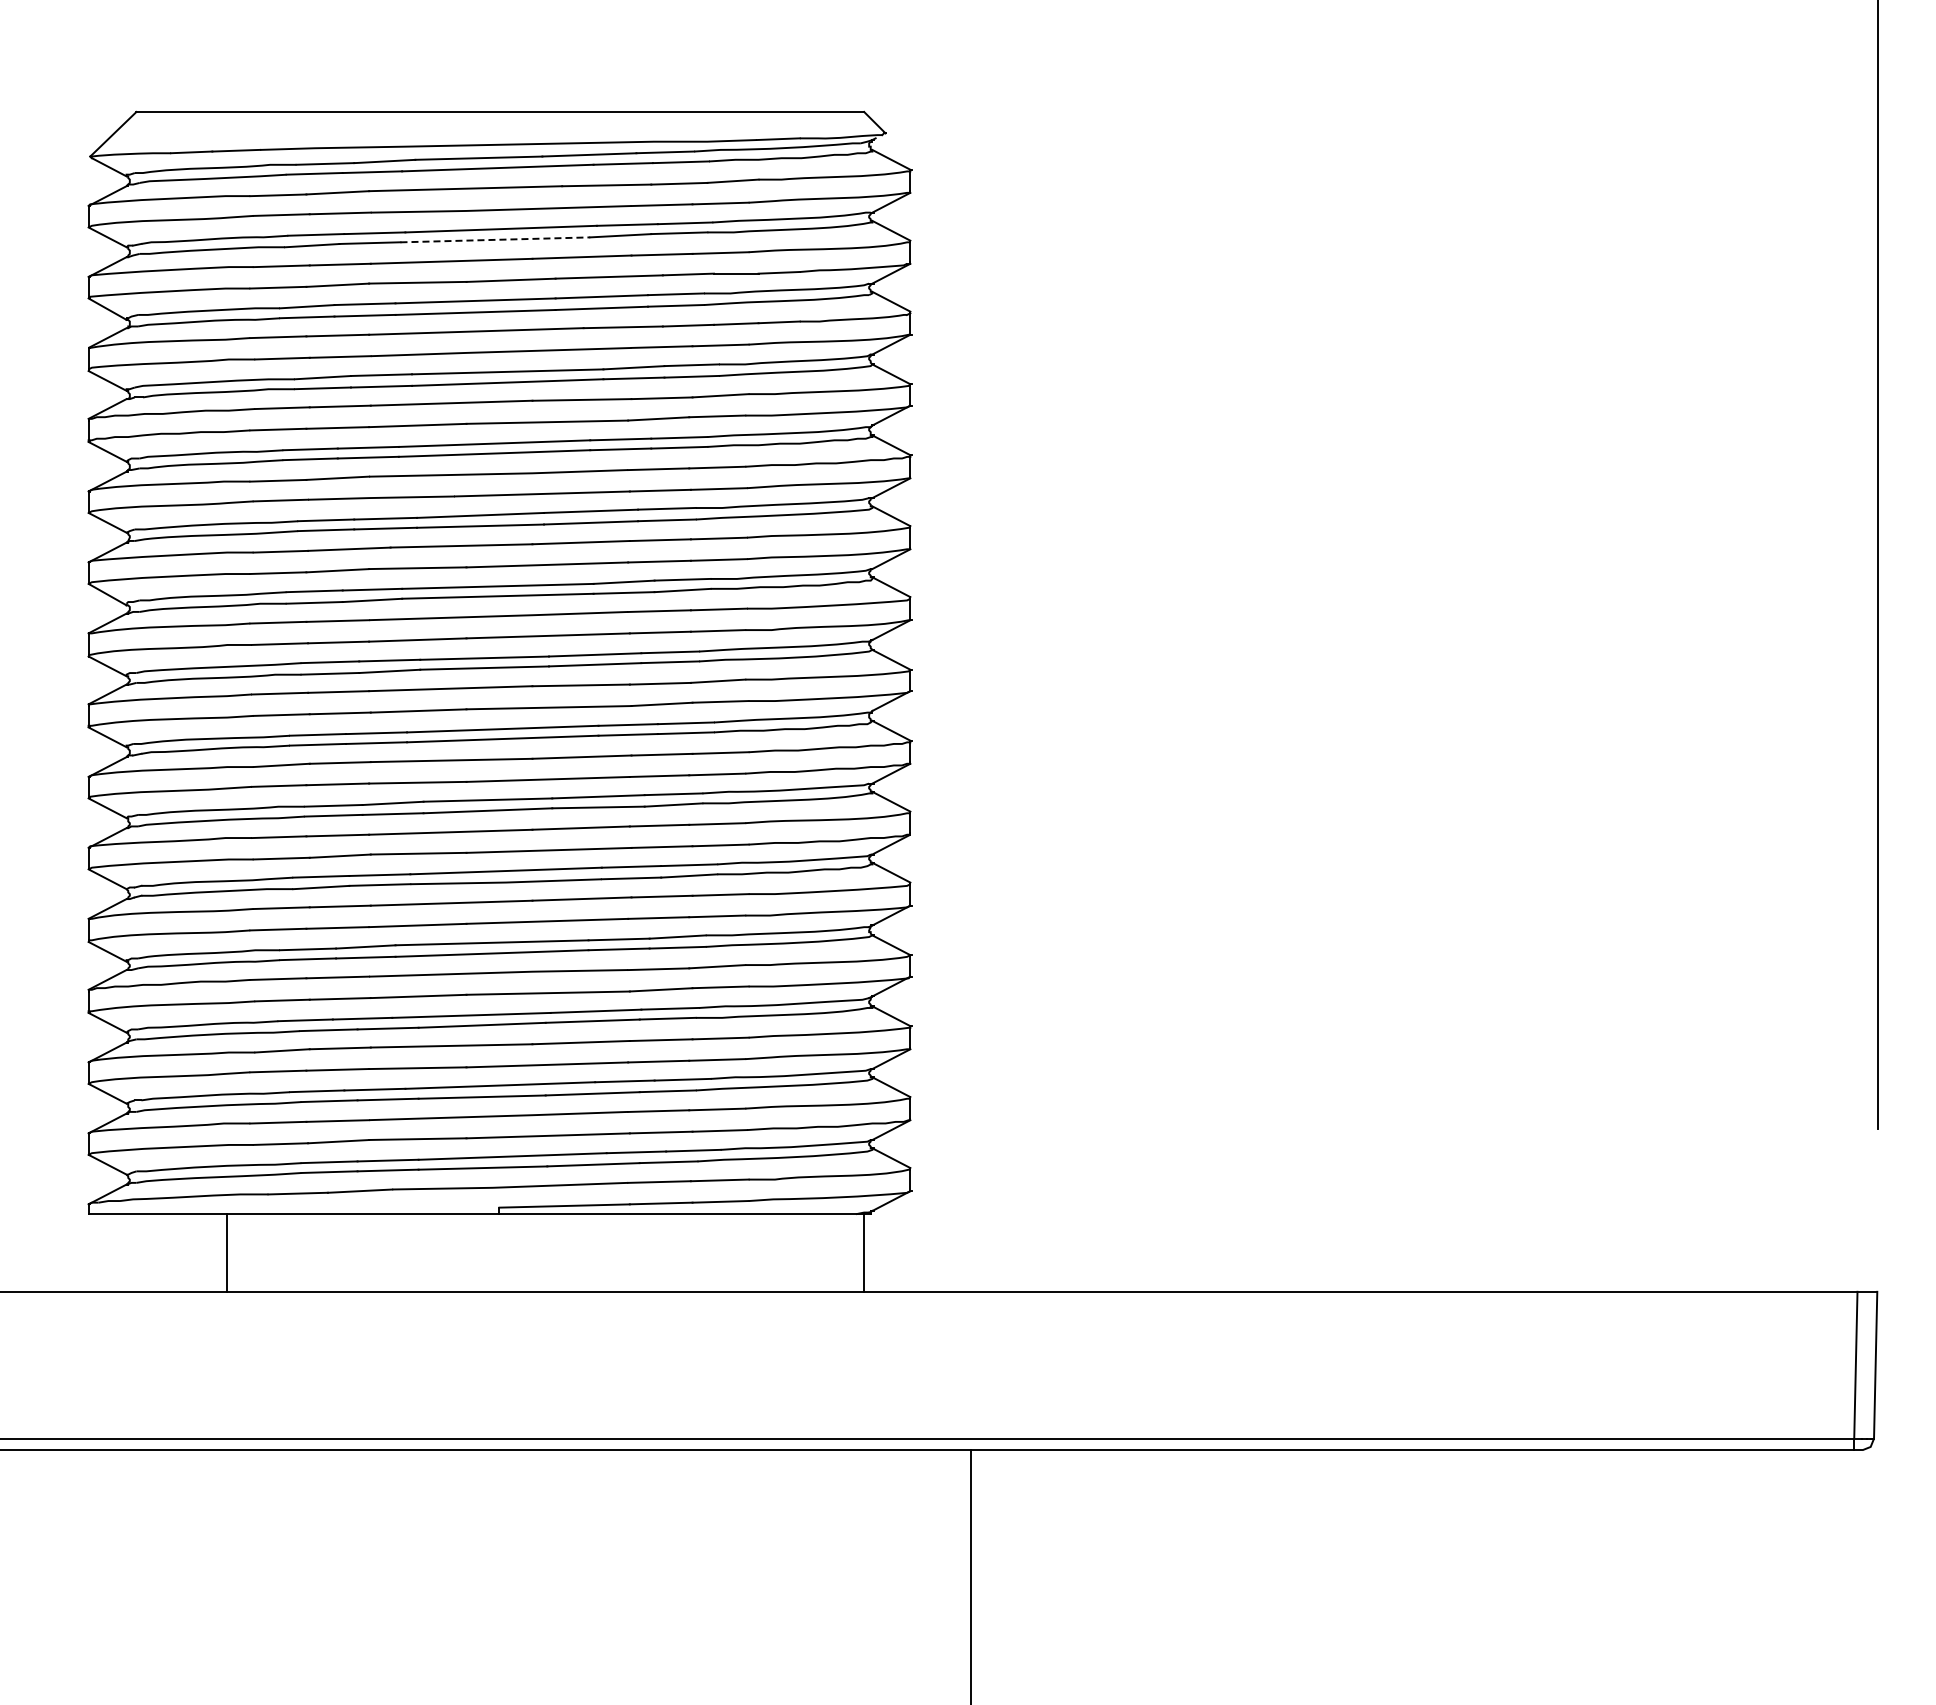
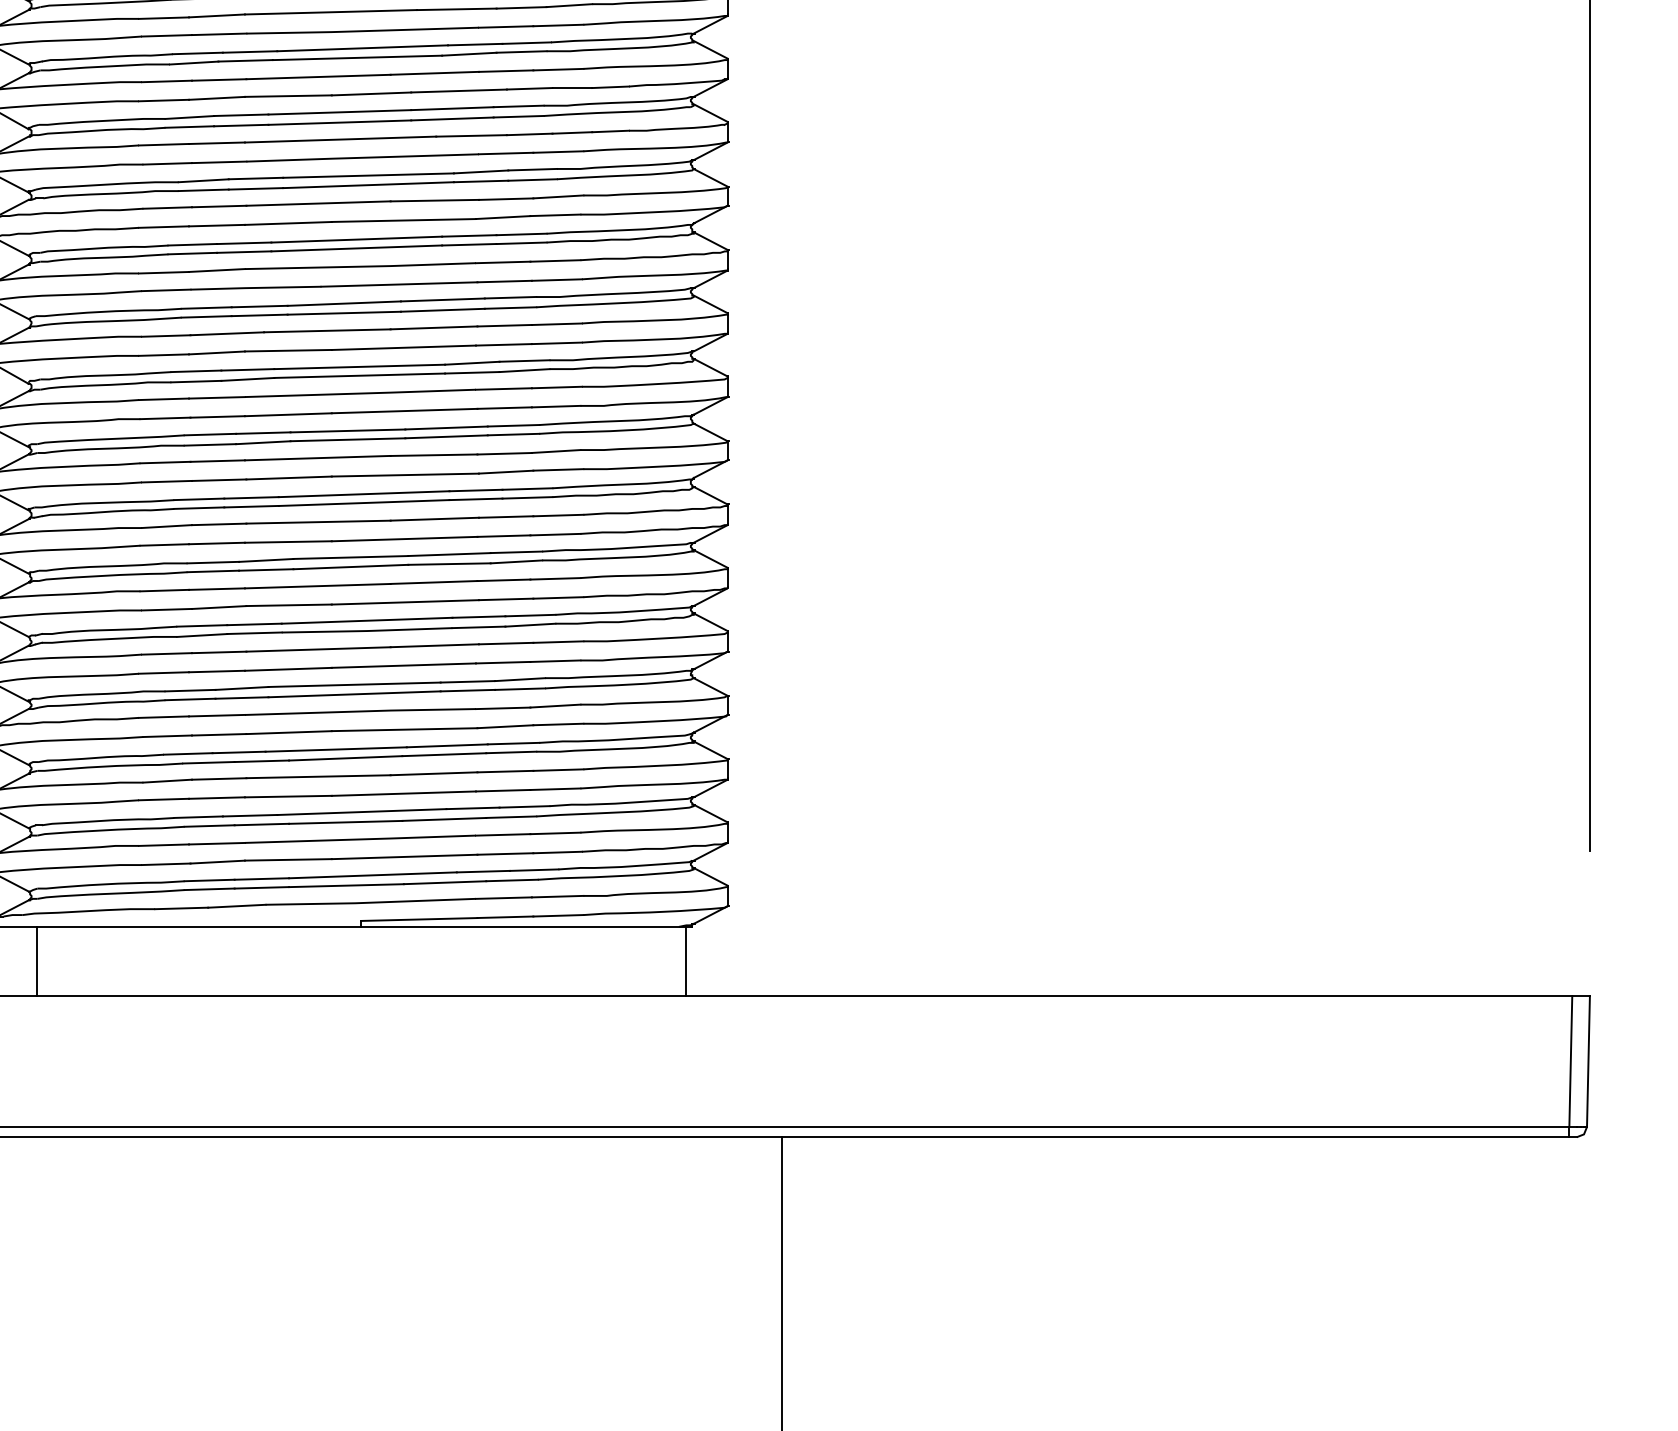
line: (495, 239) -> (357, 57), dashed -> solid
line: (227, 1252) -> (37, 960), moved

